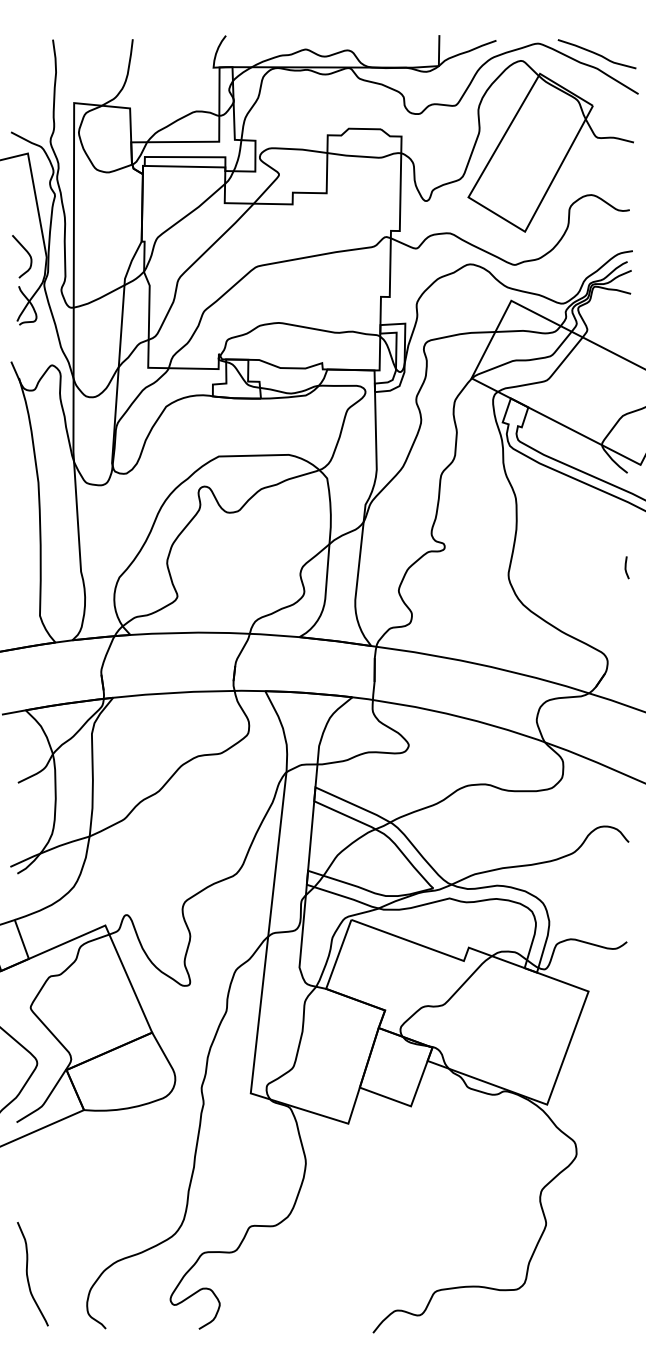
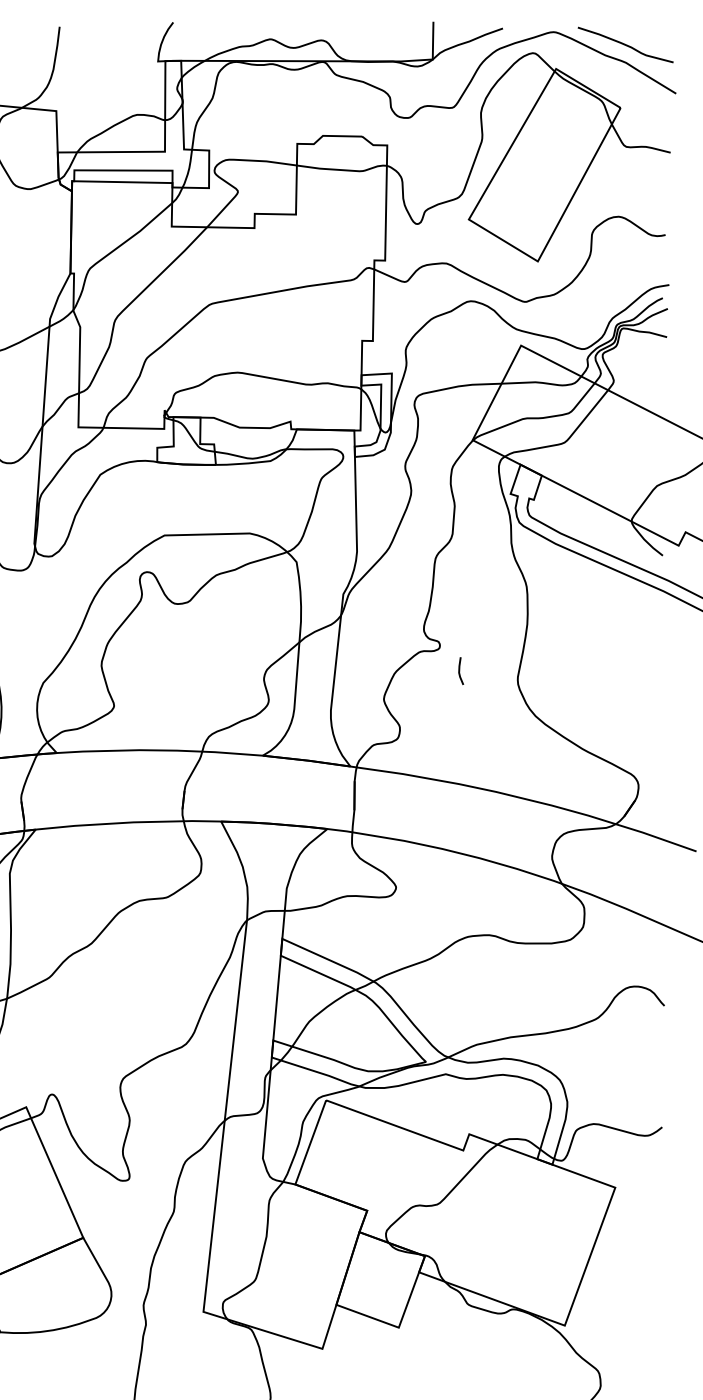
line: (626, 567) -> (460, 670), moved

